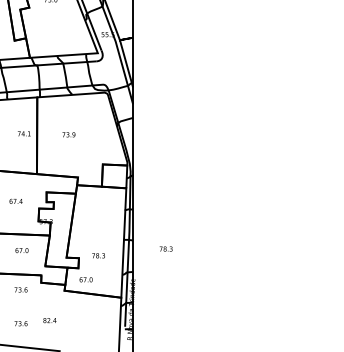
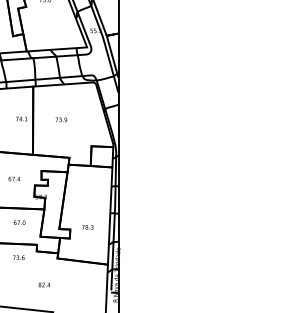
part: (165, 249) -> (147, 221), removed
part: (85, 279) -> (76, 248), removed
part: (20, 323) -> (18, 287), removed

